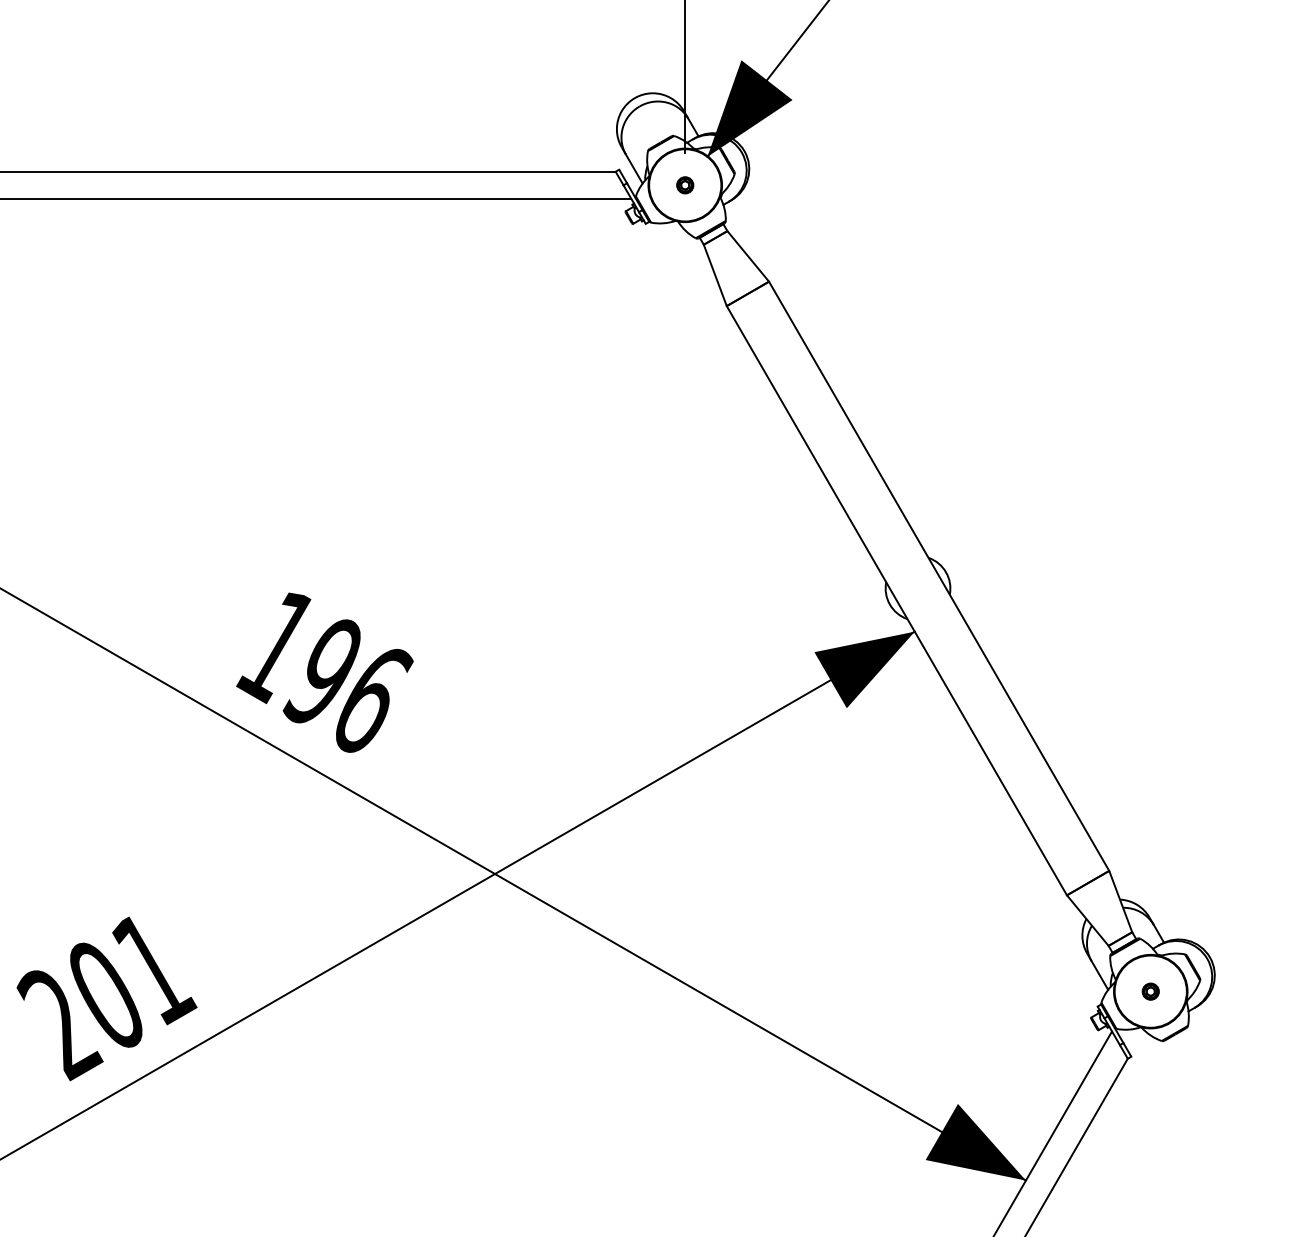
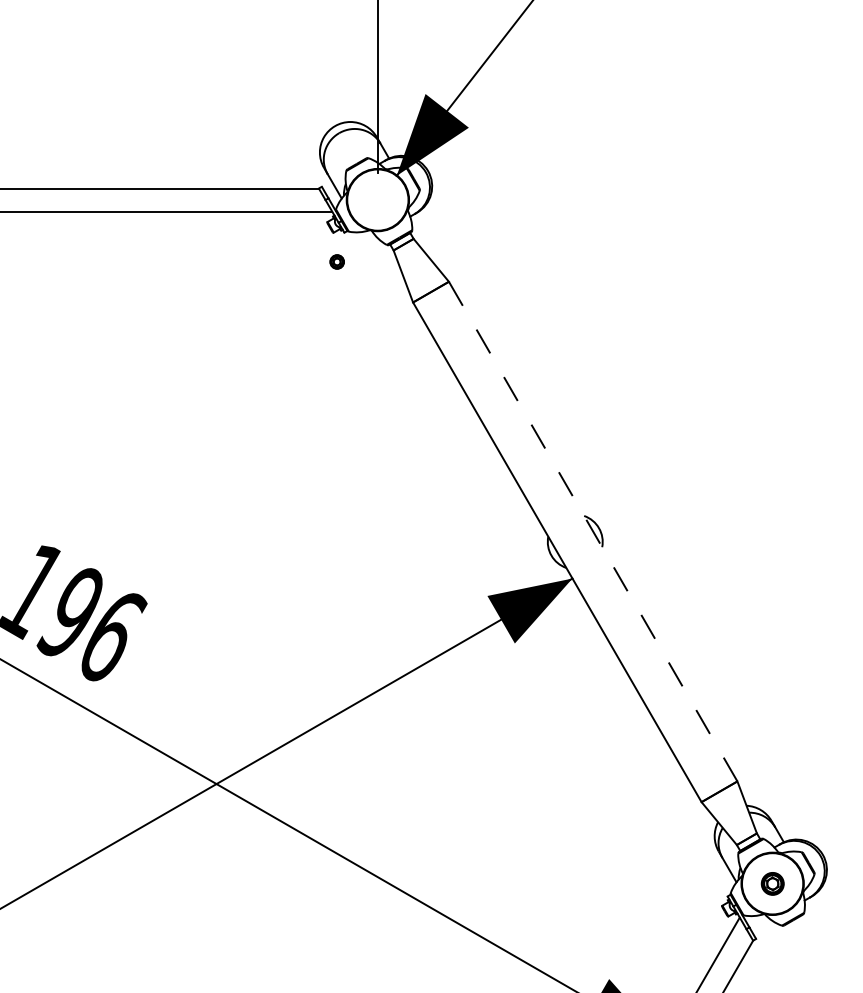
part: (685, 185) -> (337, 262), moved
line: (938, 575) -> (592, 530), solid -> dashed
part: (1150, 991) -> (772, 883), size x1.6

